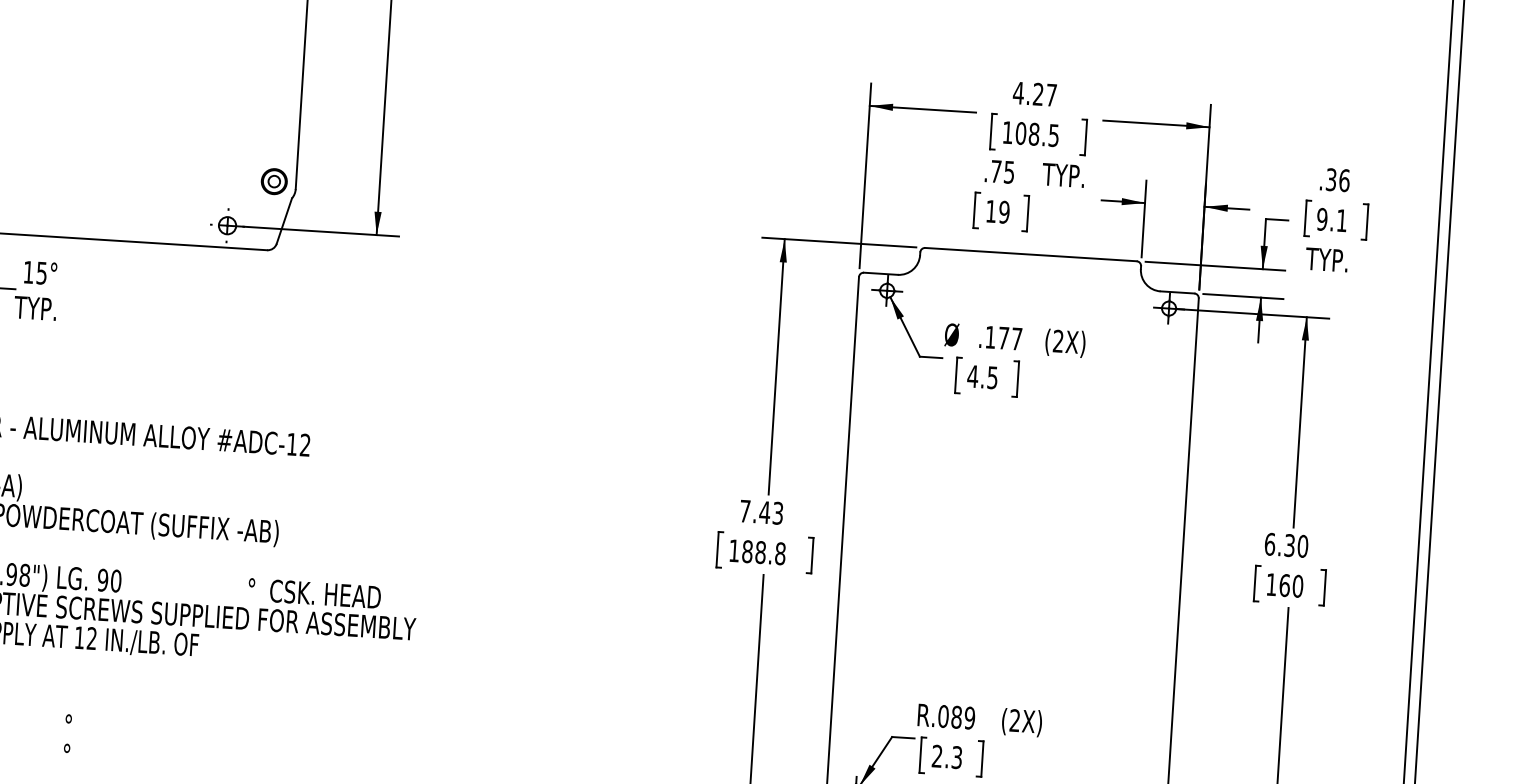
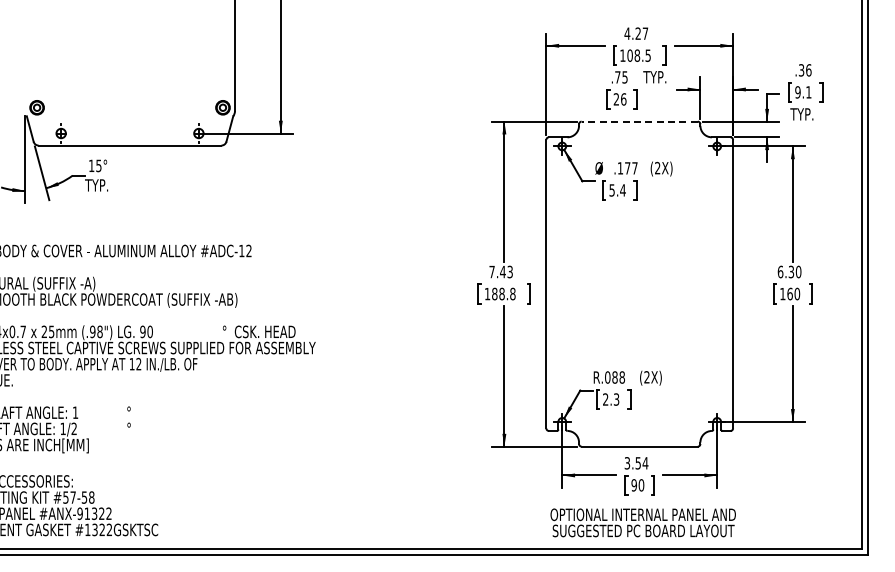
text: (996, 211) -> (619, 99), 19 -> 26
line: (1030, 254) -> (639, 121), solid -> dashed
text: (982, 377) -> (617, 190), 4.5 -> 5.4
text: (968, 718) -> (621, 377), R.089 -> R.088

